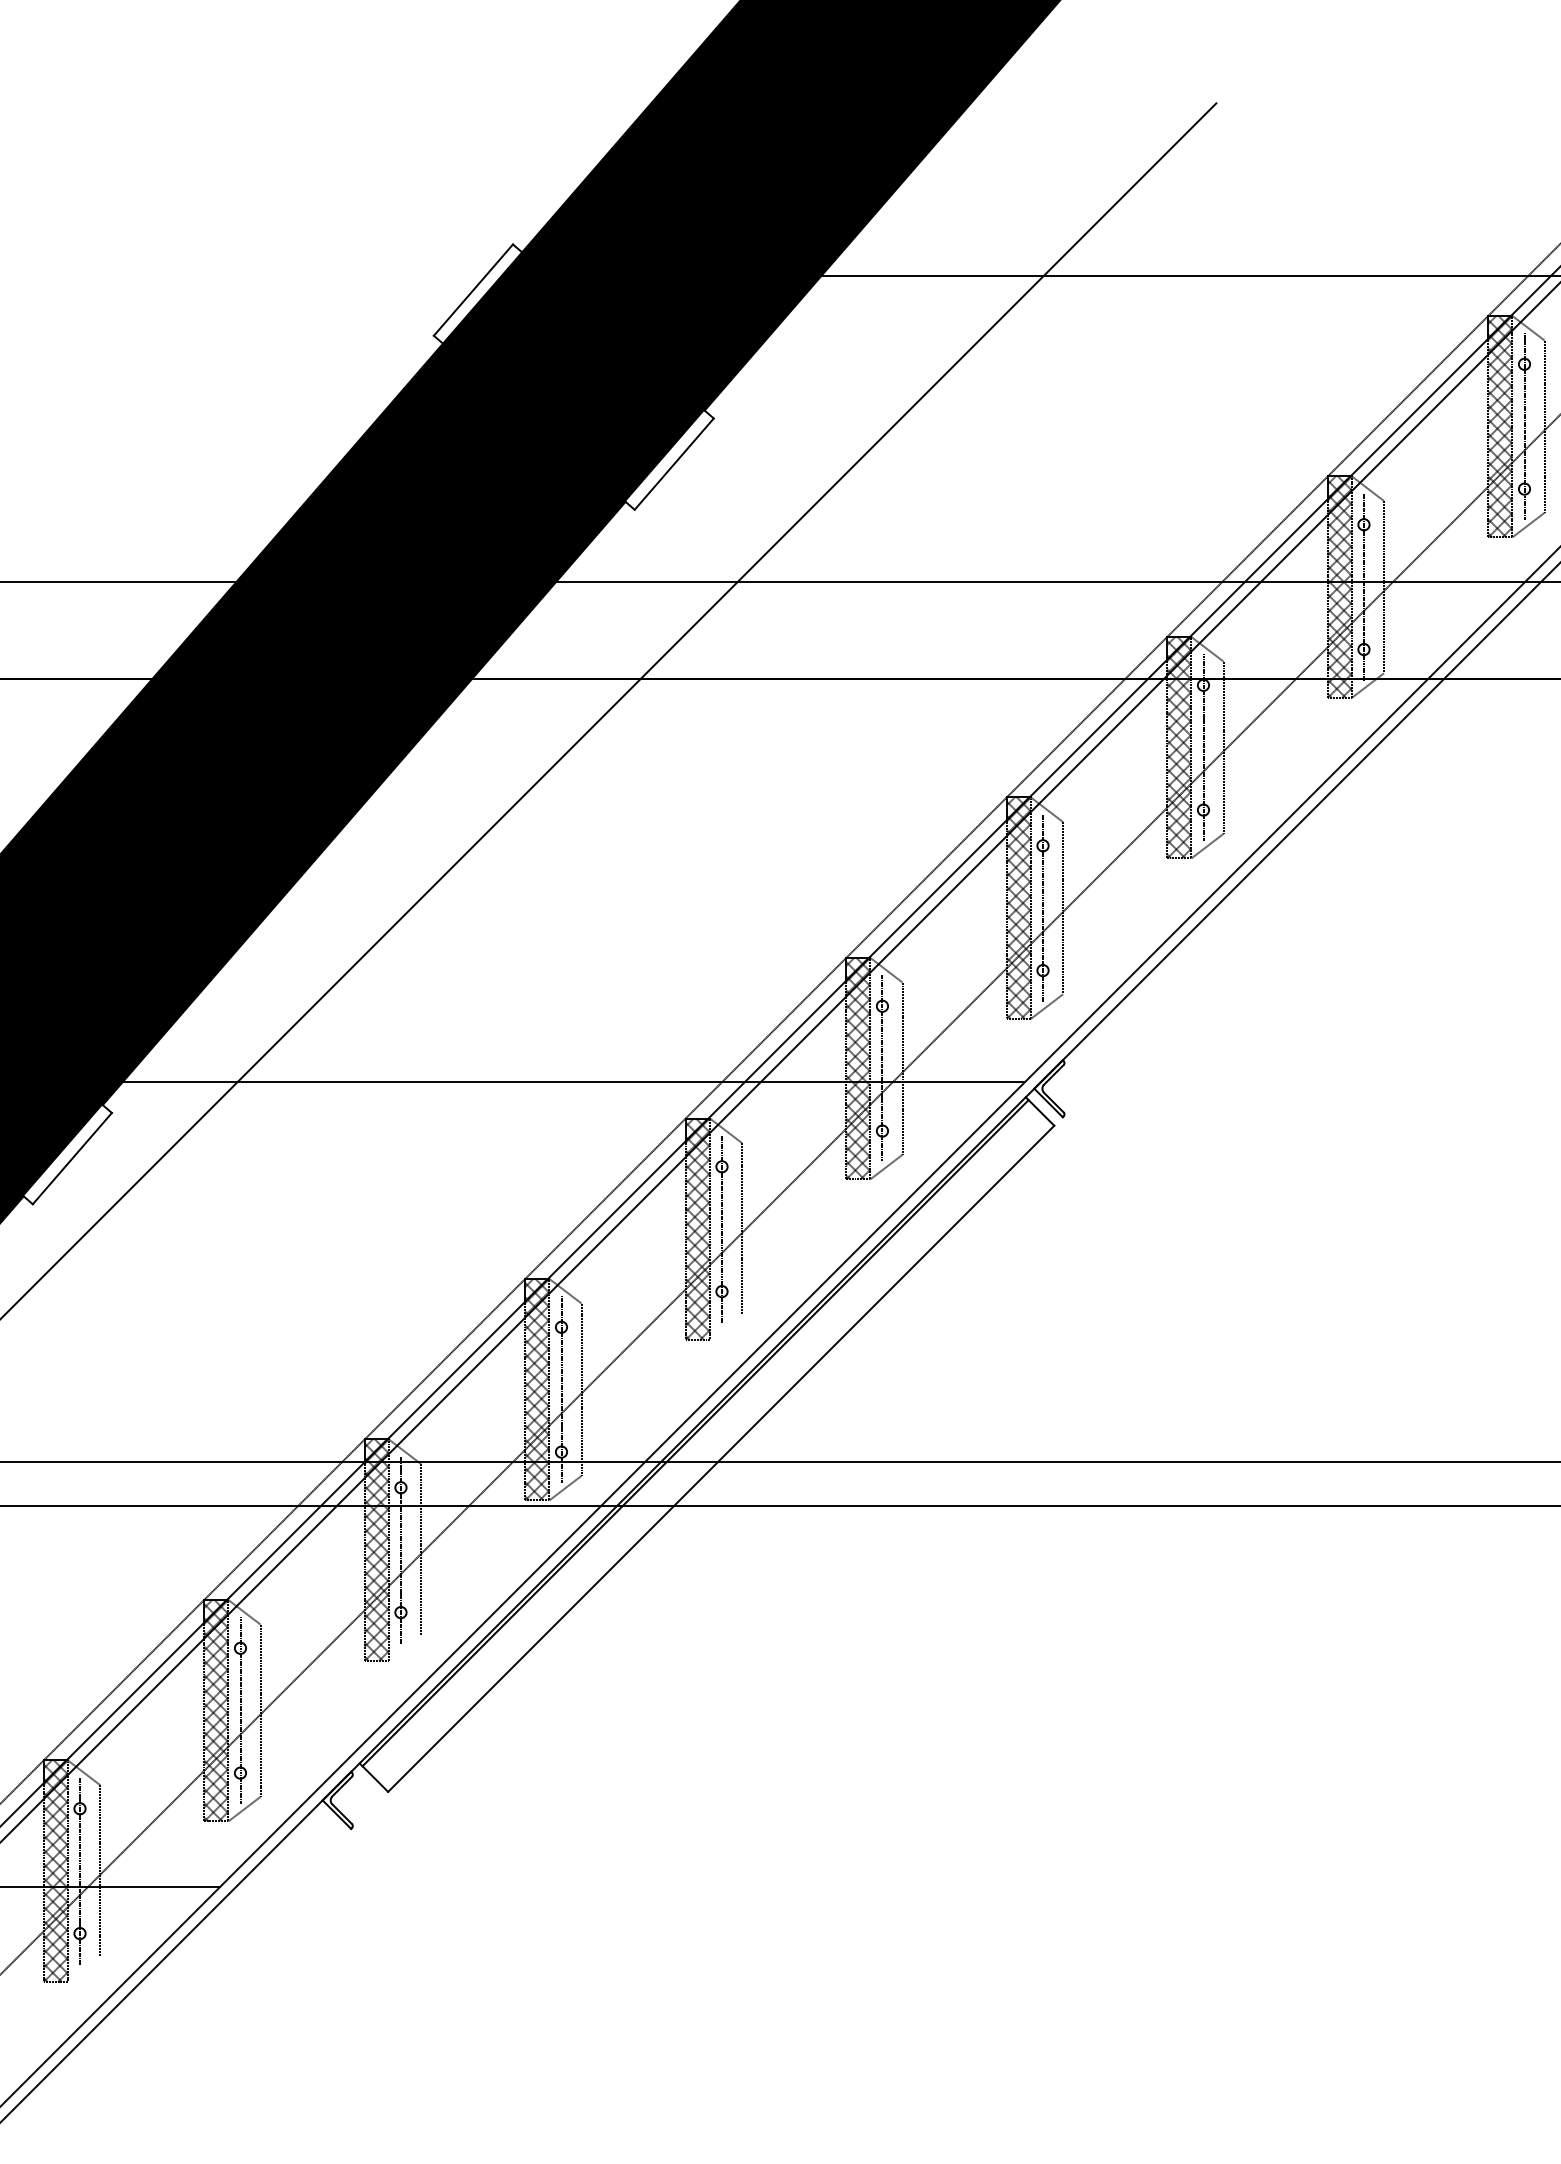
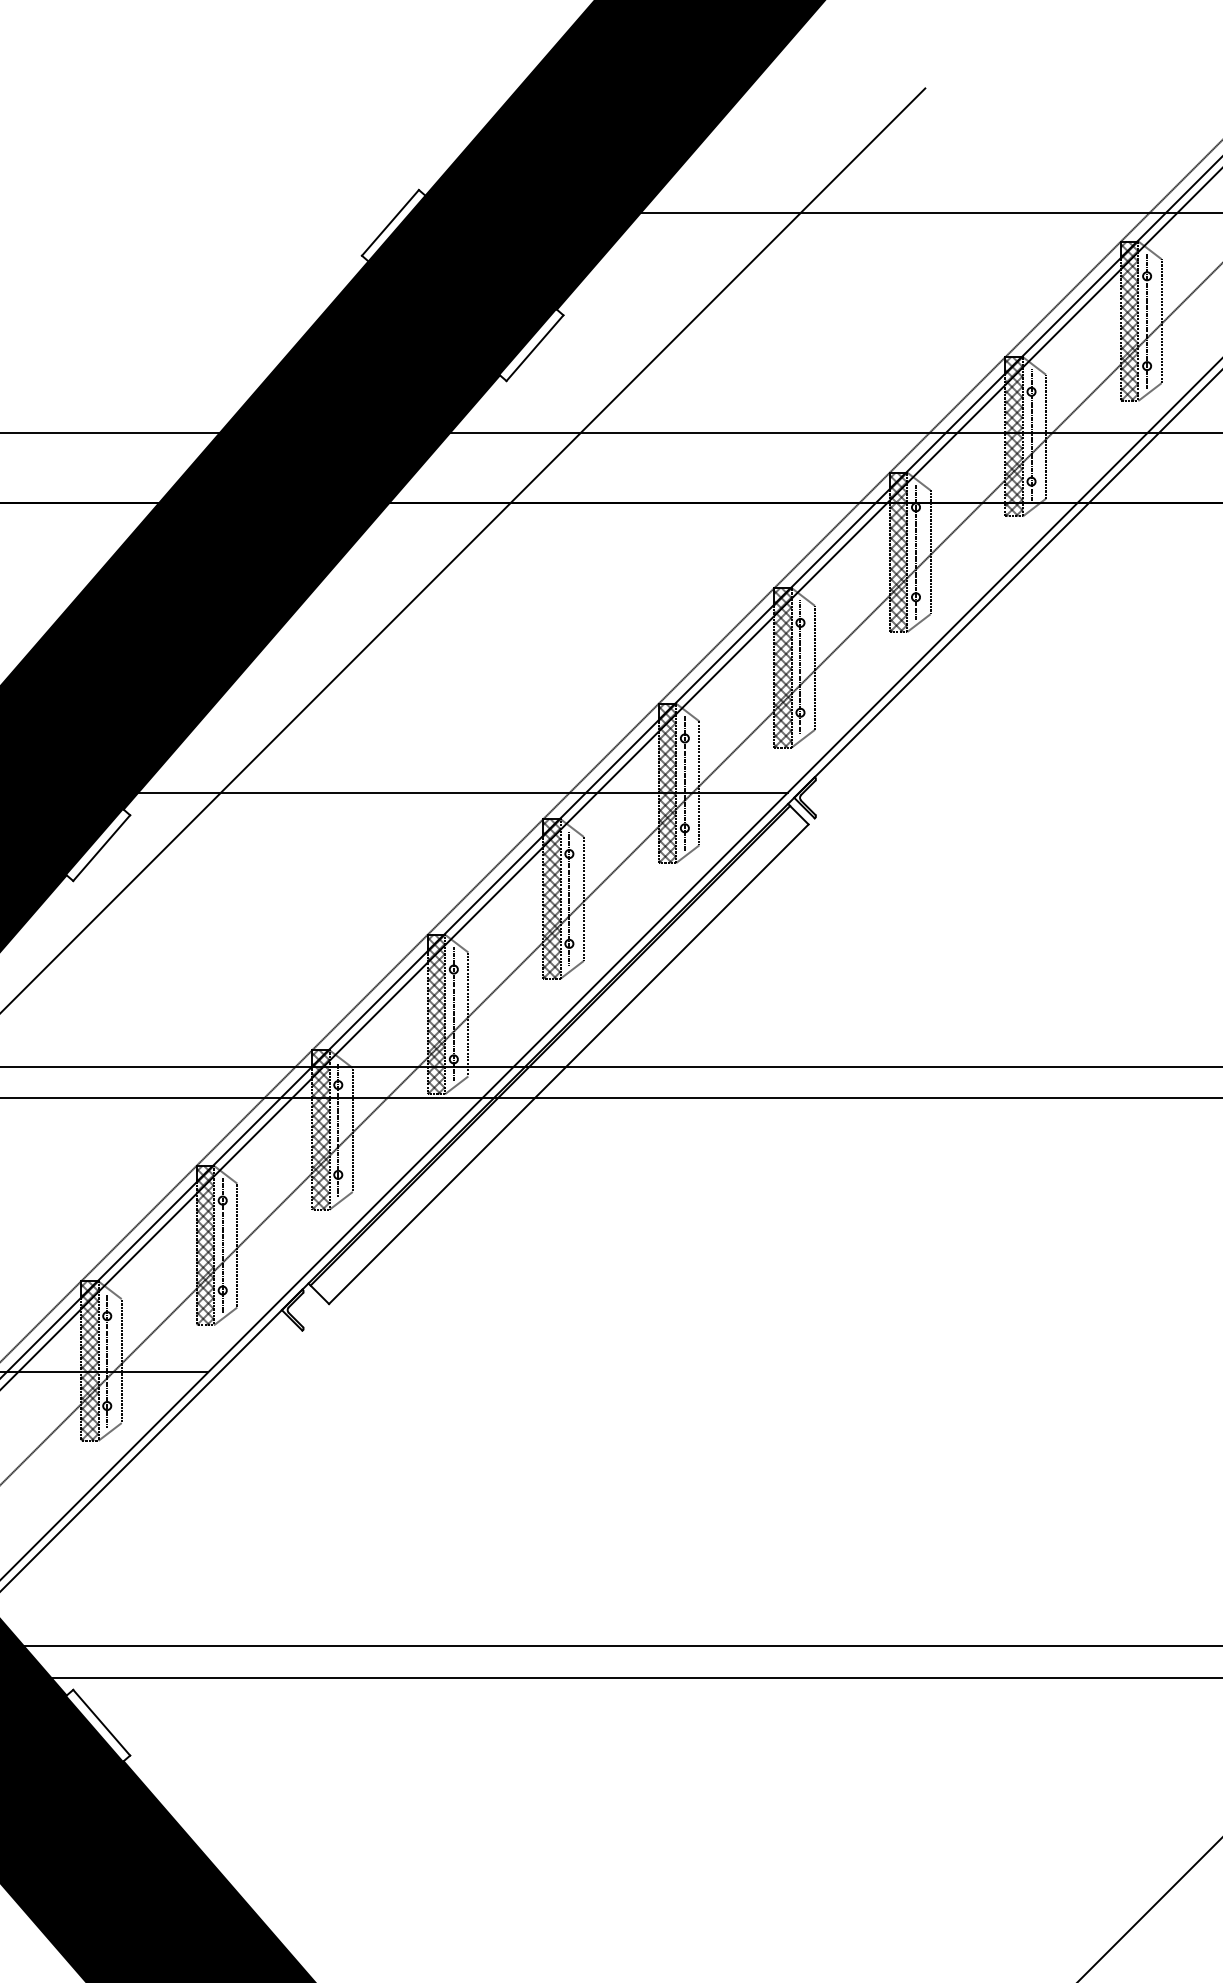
line: (724, 1327) -> (571, 969), added
line: (404, 1648) -> (340, 1200), added
line: (83, 1968) -> (109, 1431), added

